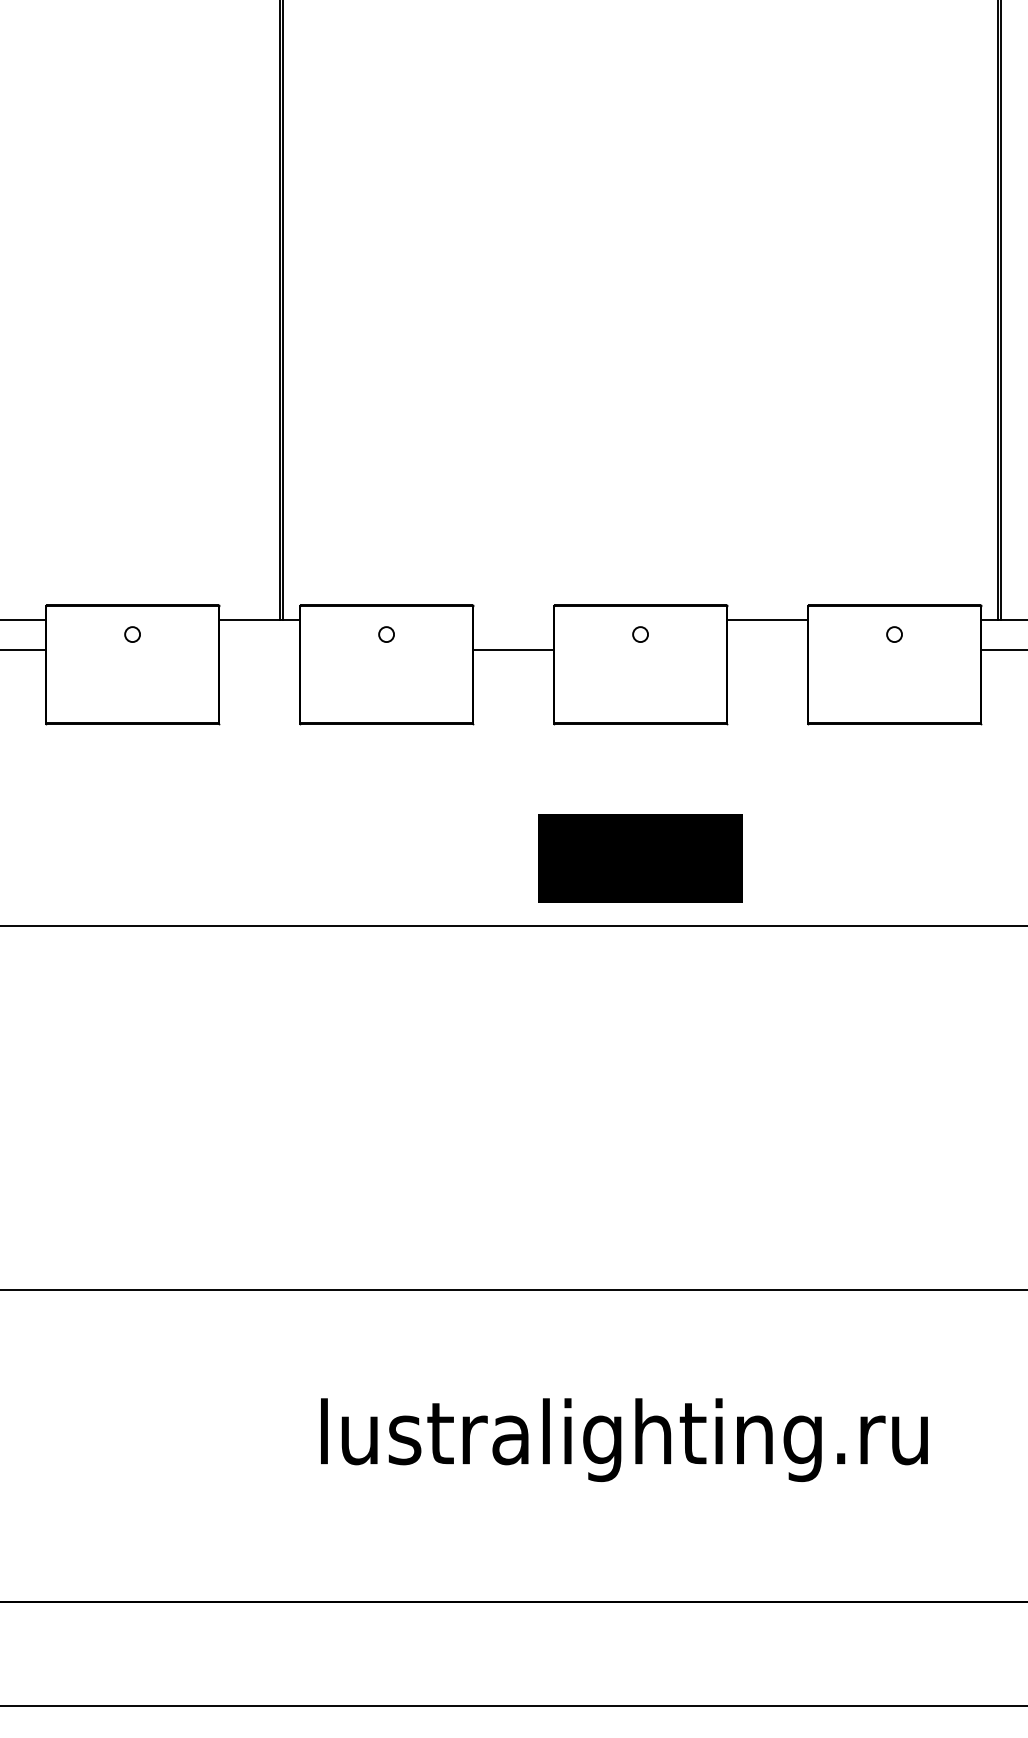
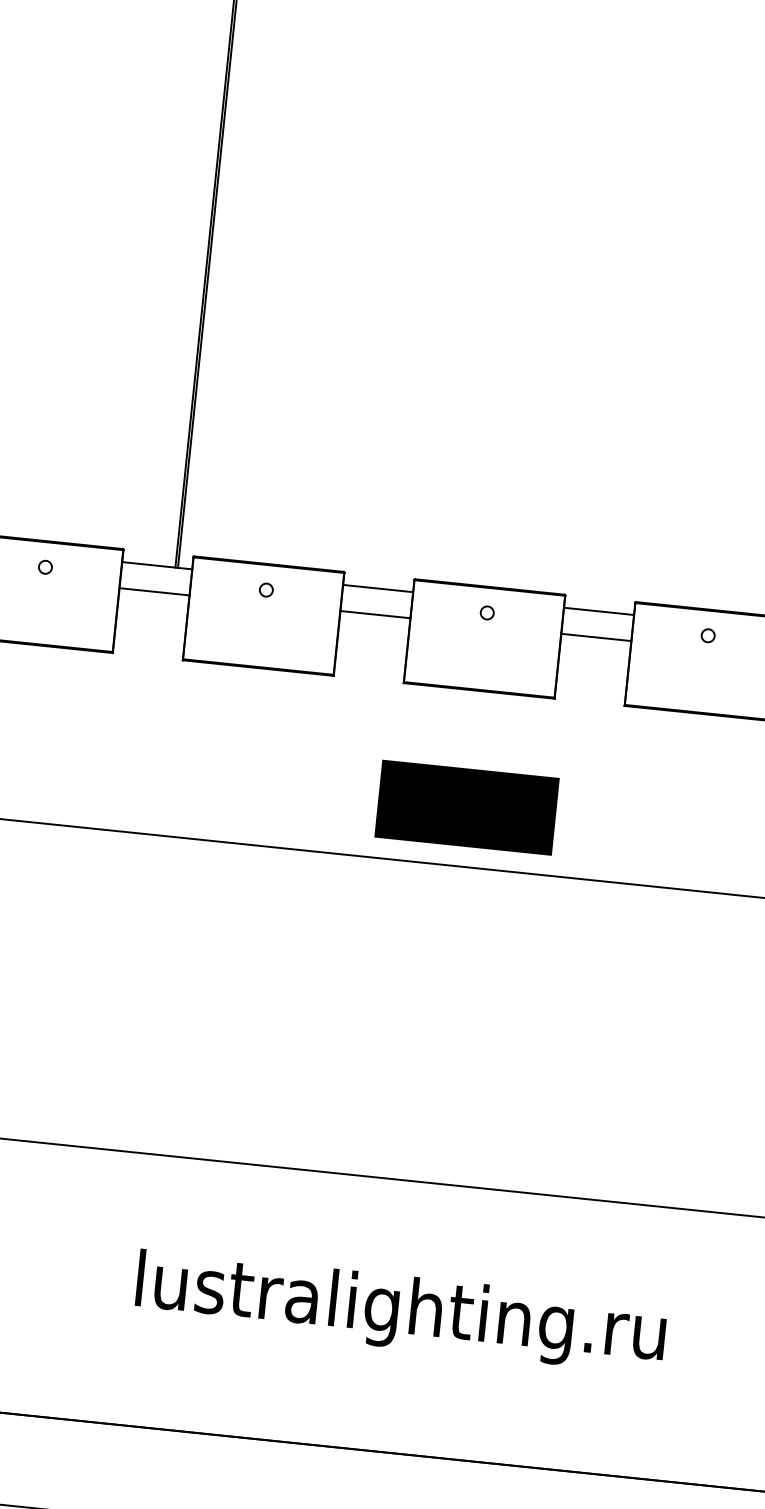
line: (513, 619) -> (378, 588), added
line: (259, 649) -> (154, 591), added
line: (767, 649) -> (596, 637), added

